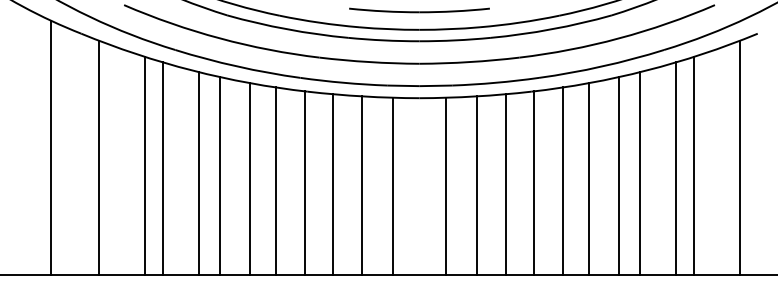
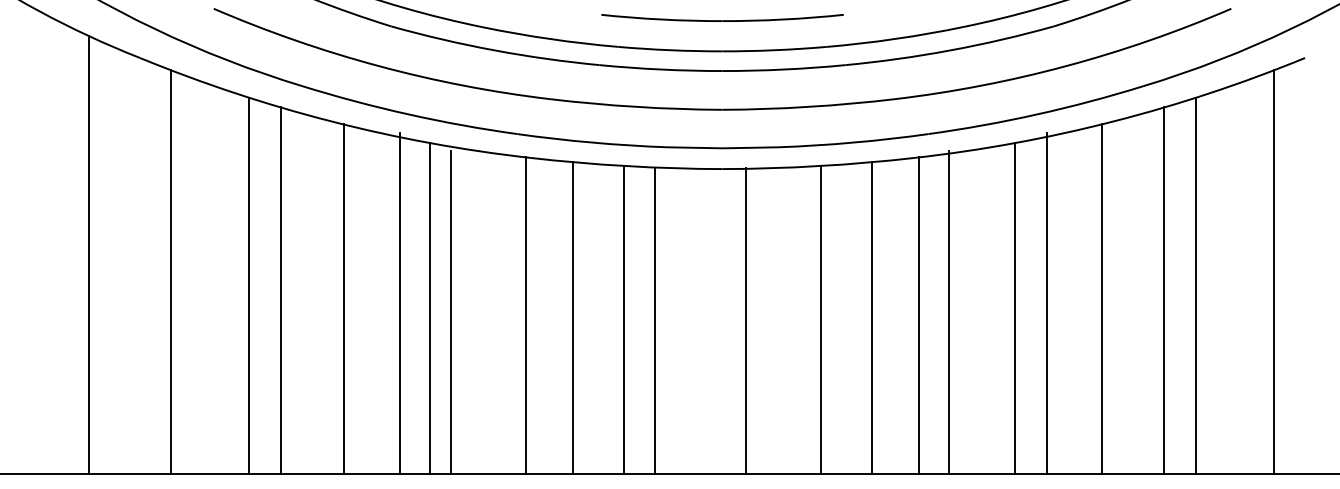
line: (219, 176) -> (398, 303), moved
line: (619, 176) -> (1048, 303), moved
line: (275, 181) -> (450, 312), moved
line: (563, 181) -> (949, 312), moved
line: (393, 186) -> (655, 321), moved
line: (445, 186) -> (744, 321), moved

